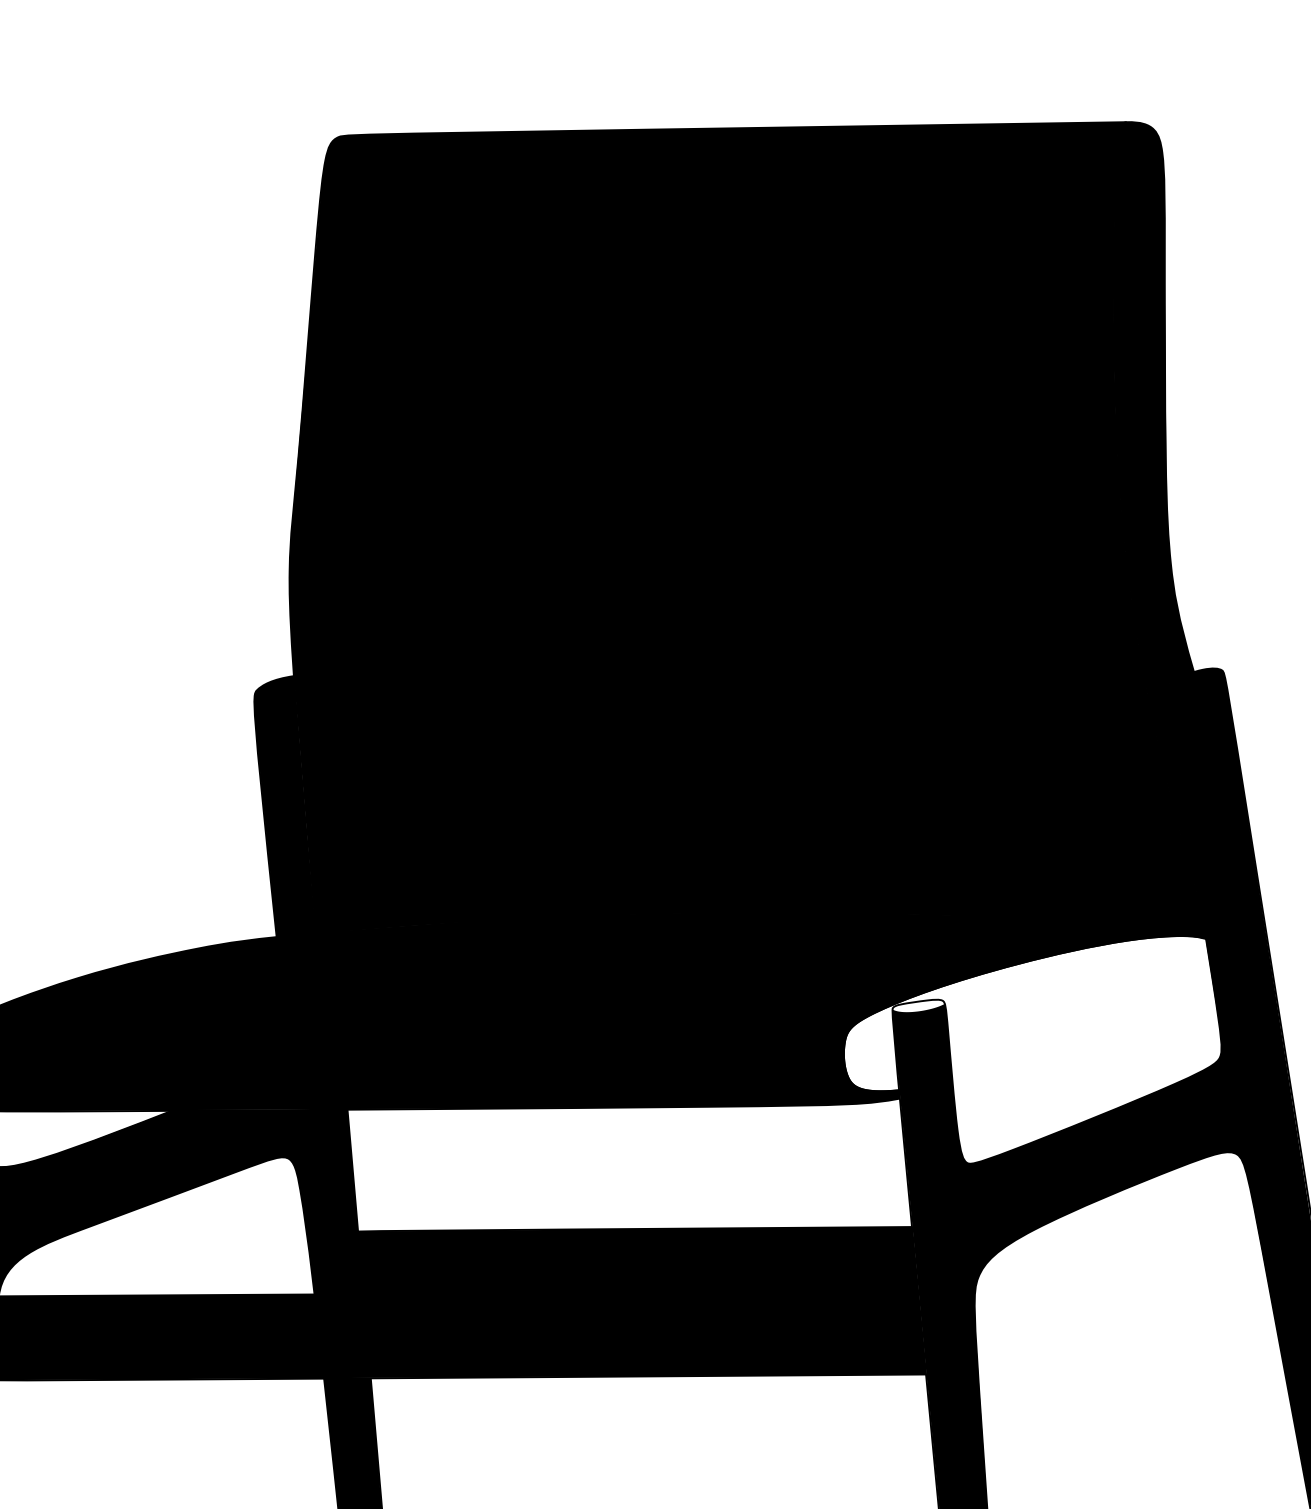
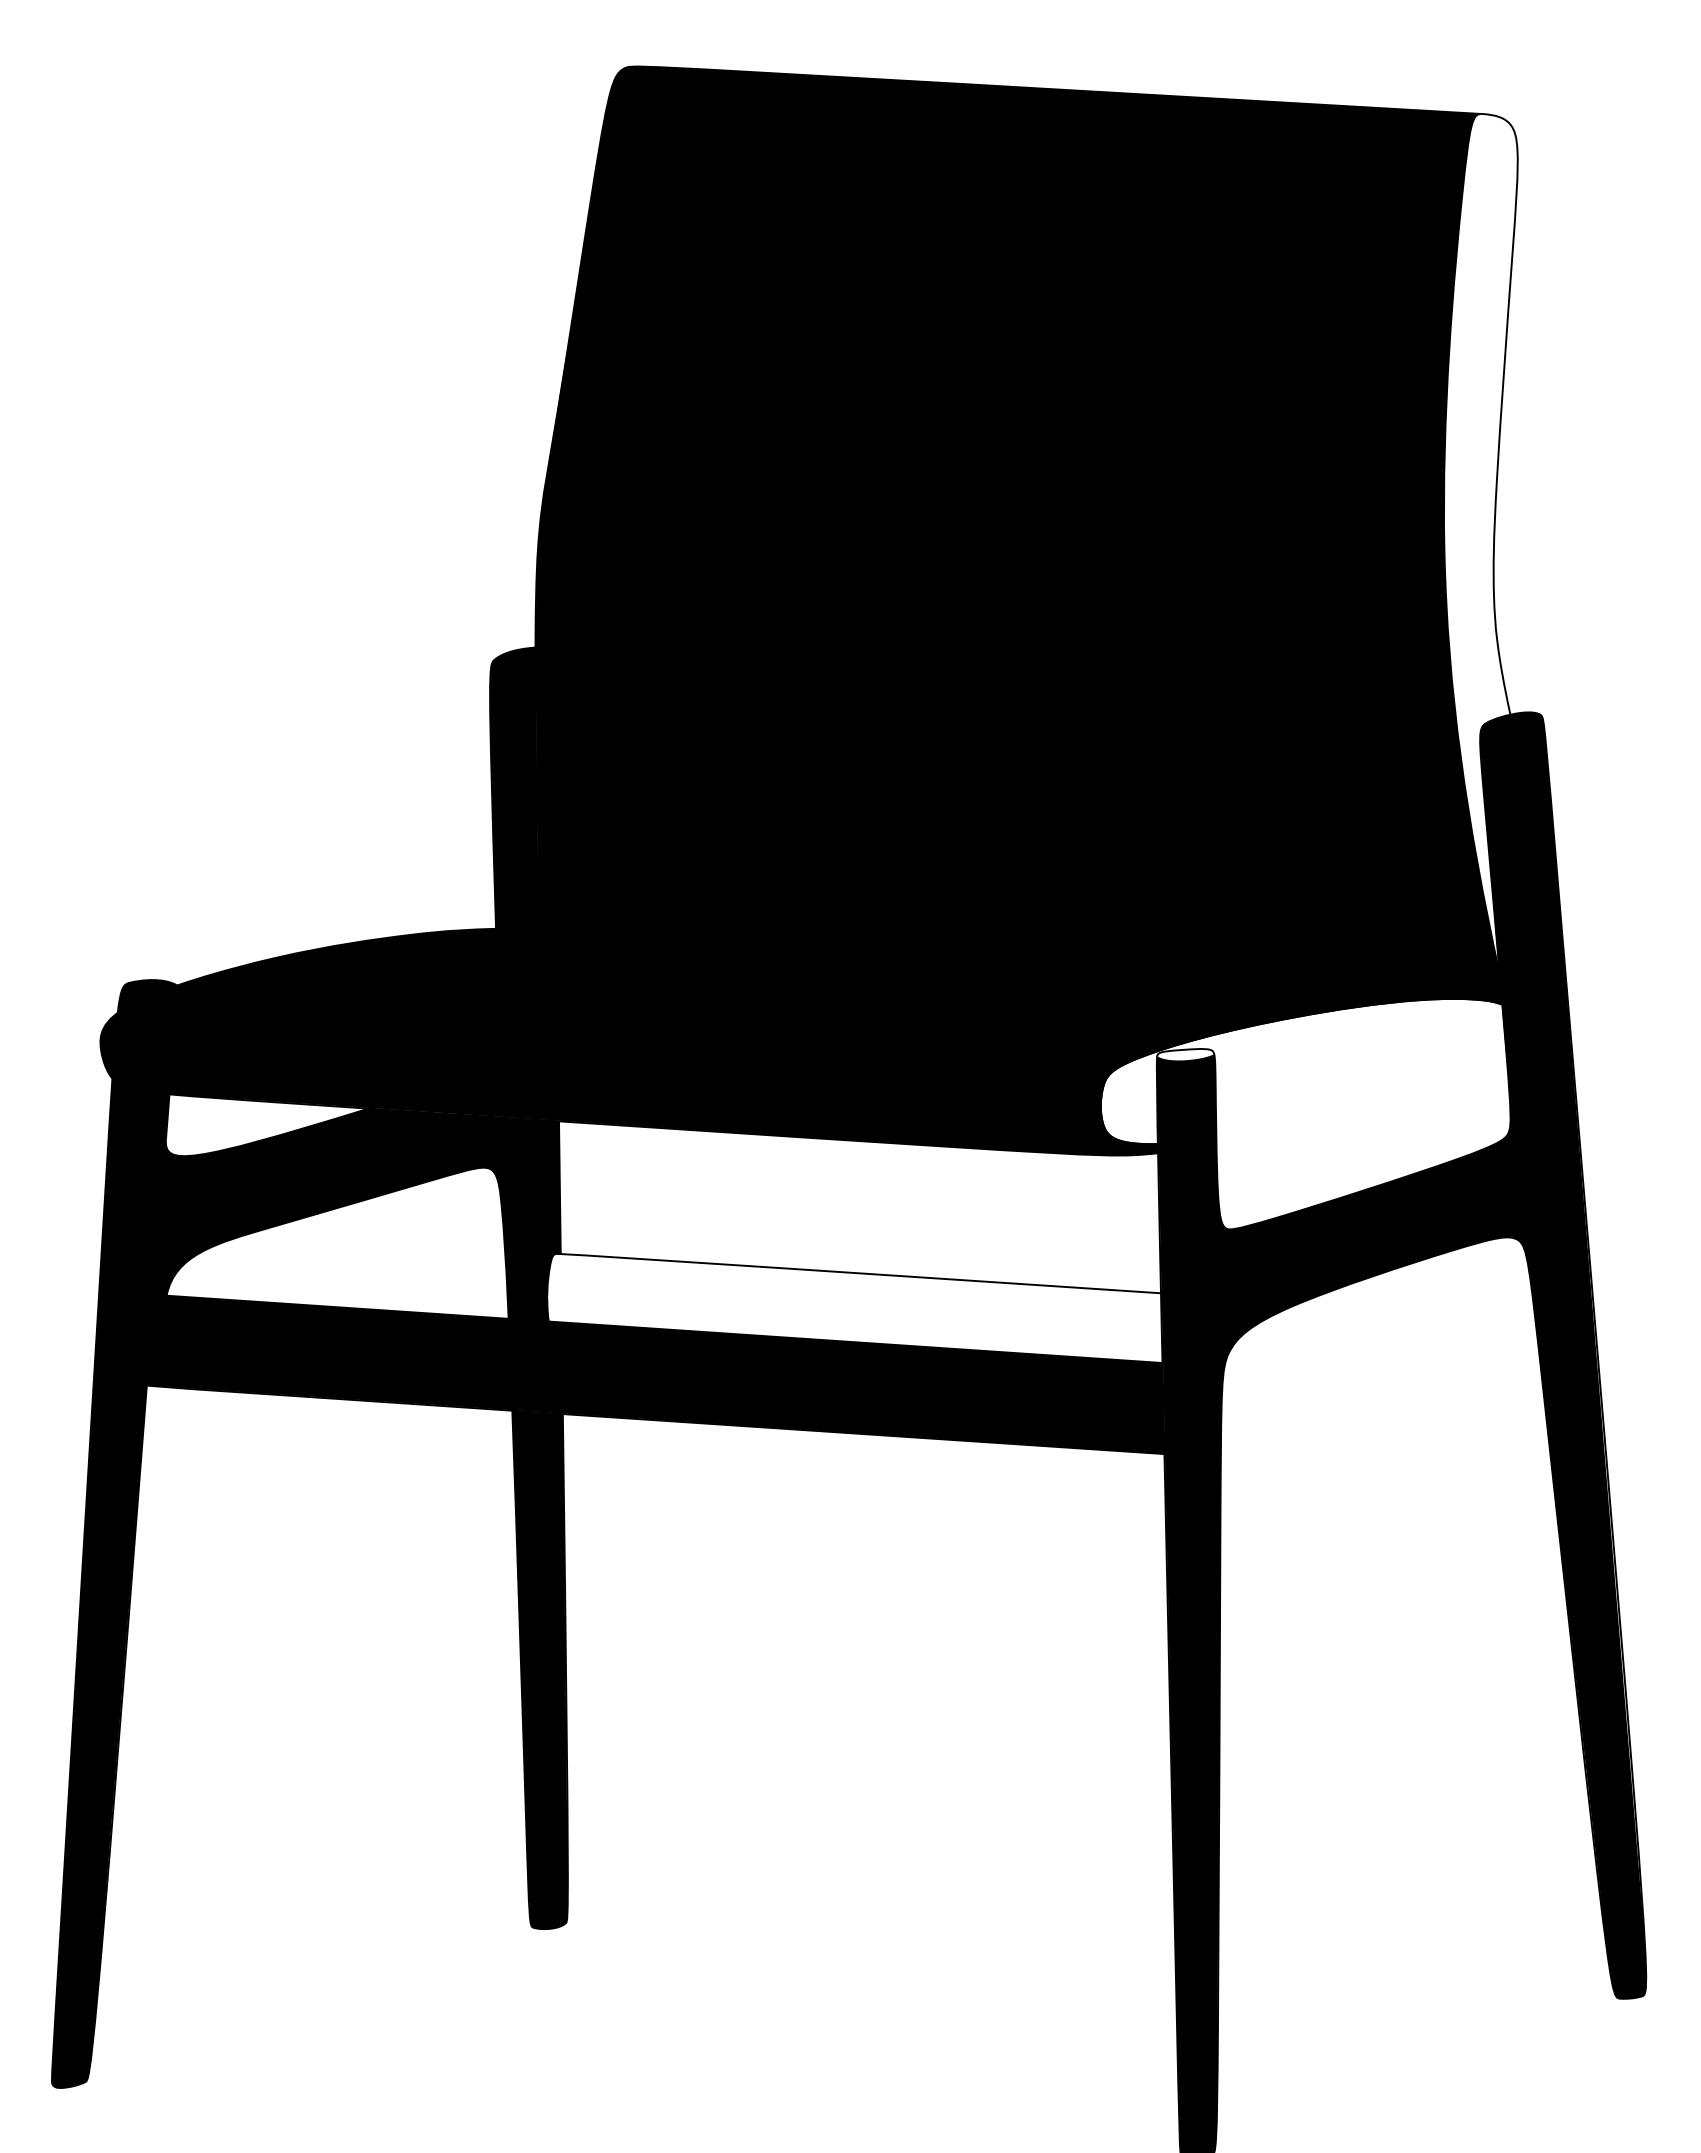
fill: (1154, 516) -> (1480, 543), removed
fill: (631, 1261) -> (854, 1308), removed

